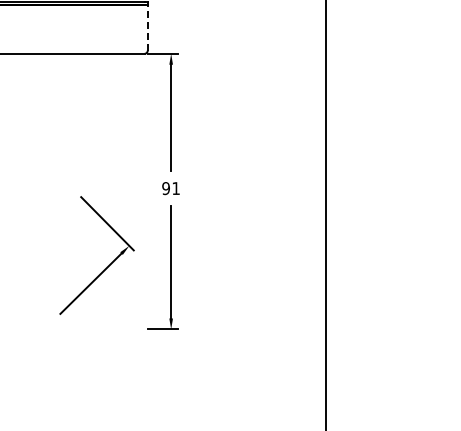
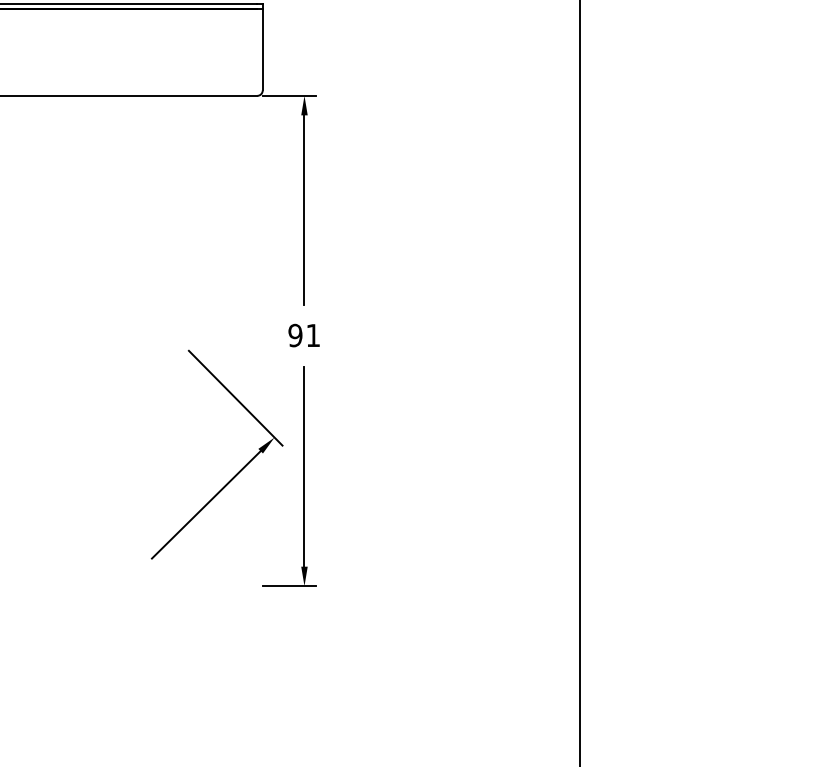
line: (147, 27) -> (262, 49), dashed -> solid
part: (107, 266) -> (235, 474), moved

